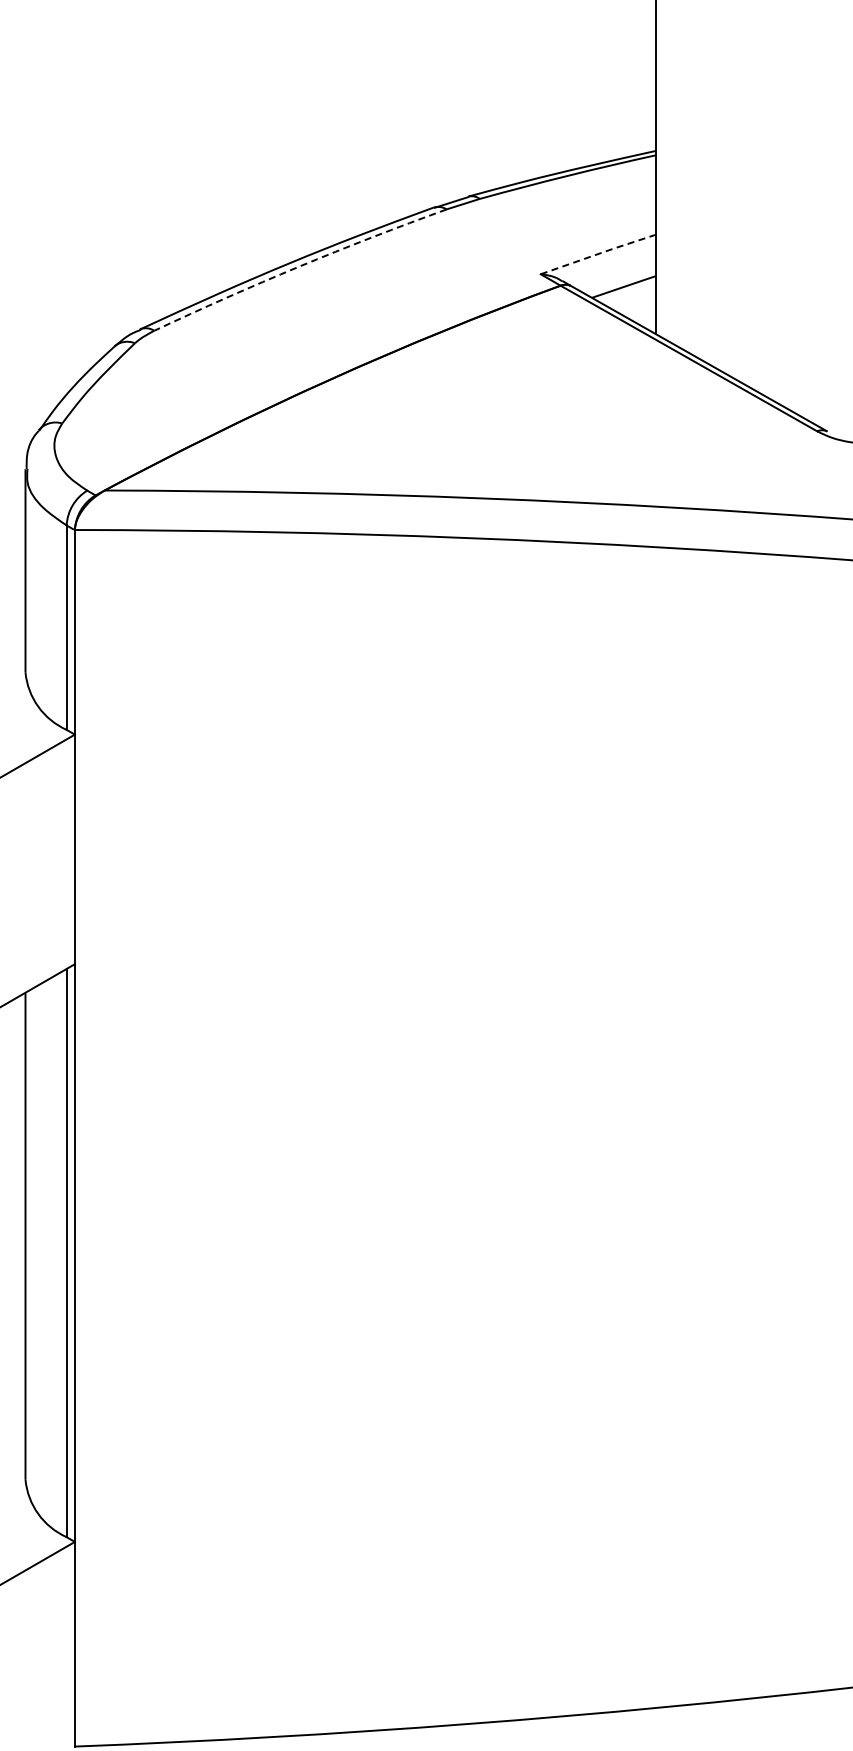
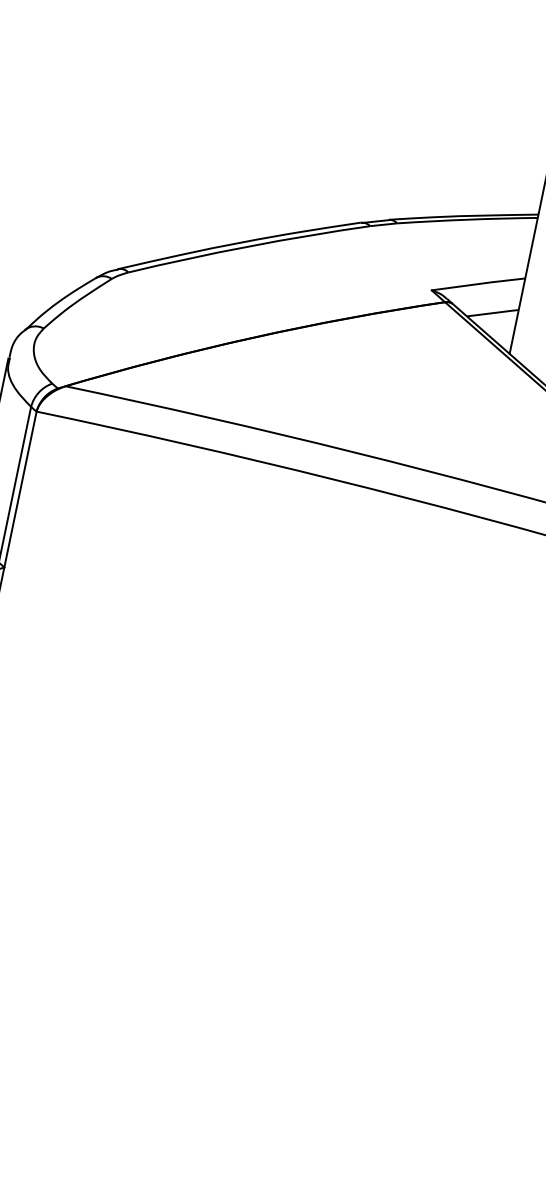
line: (598, 253) -> (478, 283), dashed -> solid
arc: (299, 266) -> (249, 246), dashed -> solid

